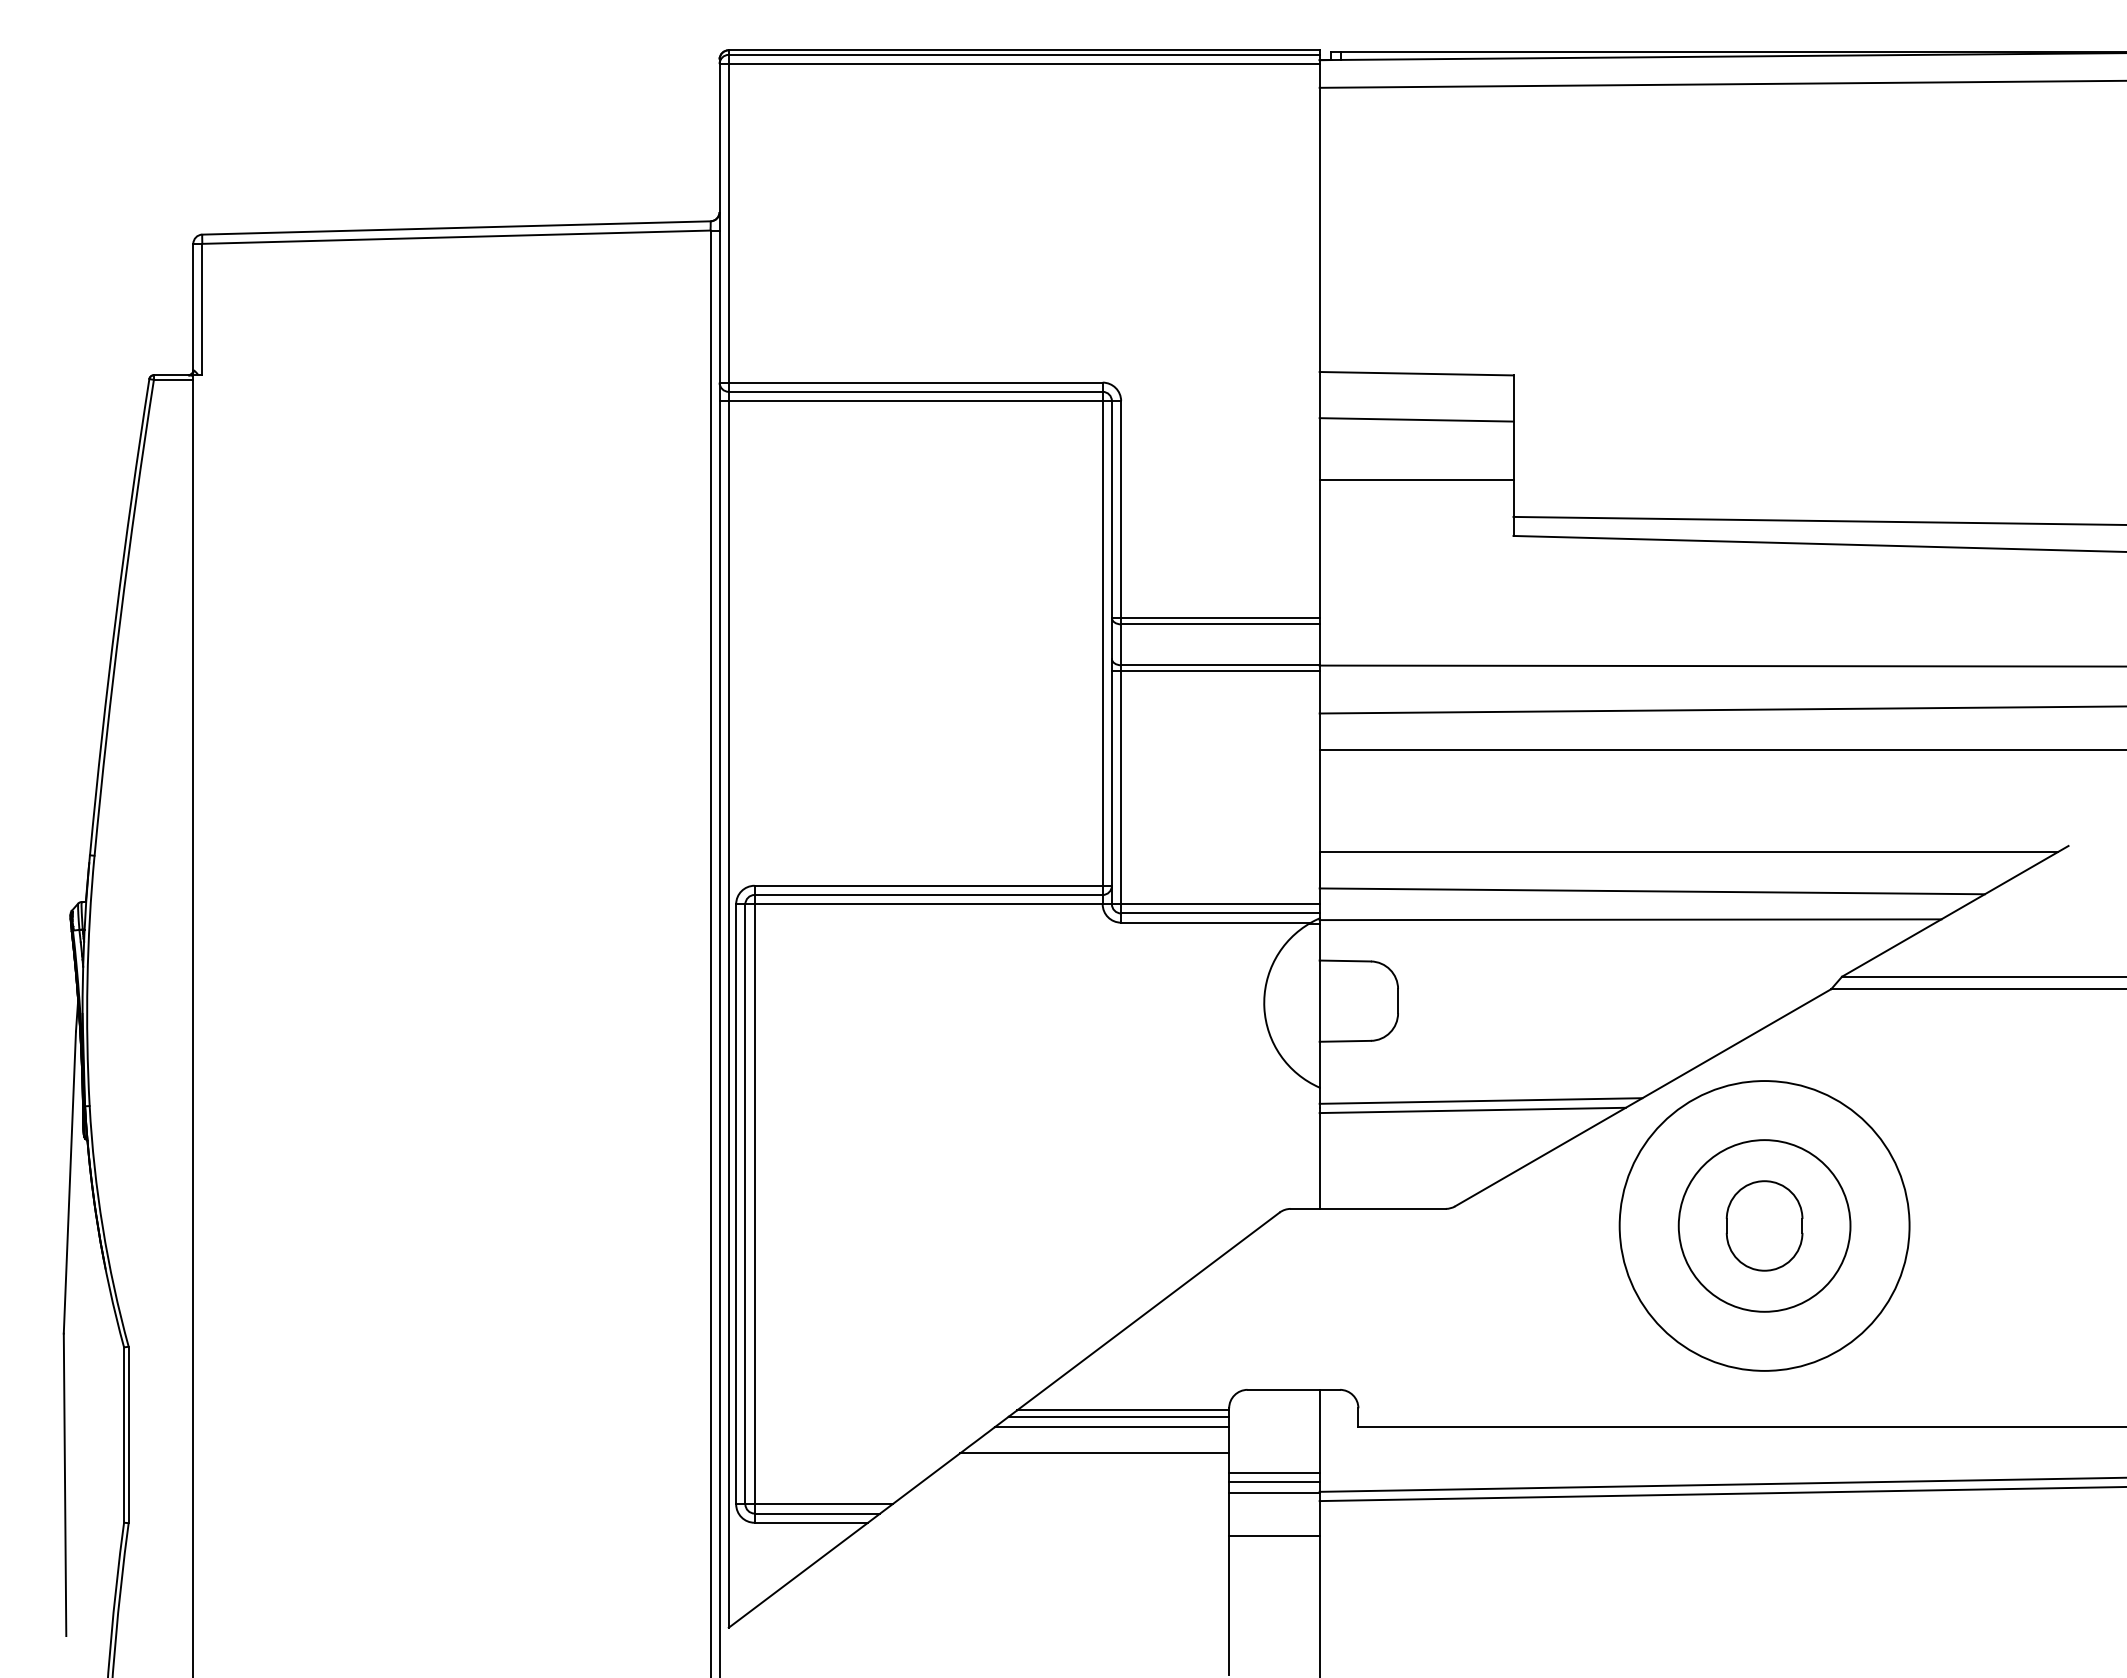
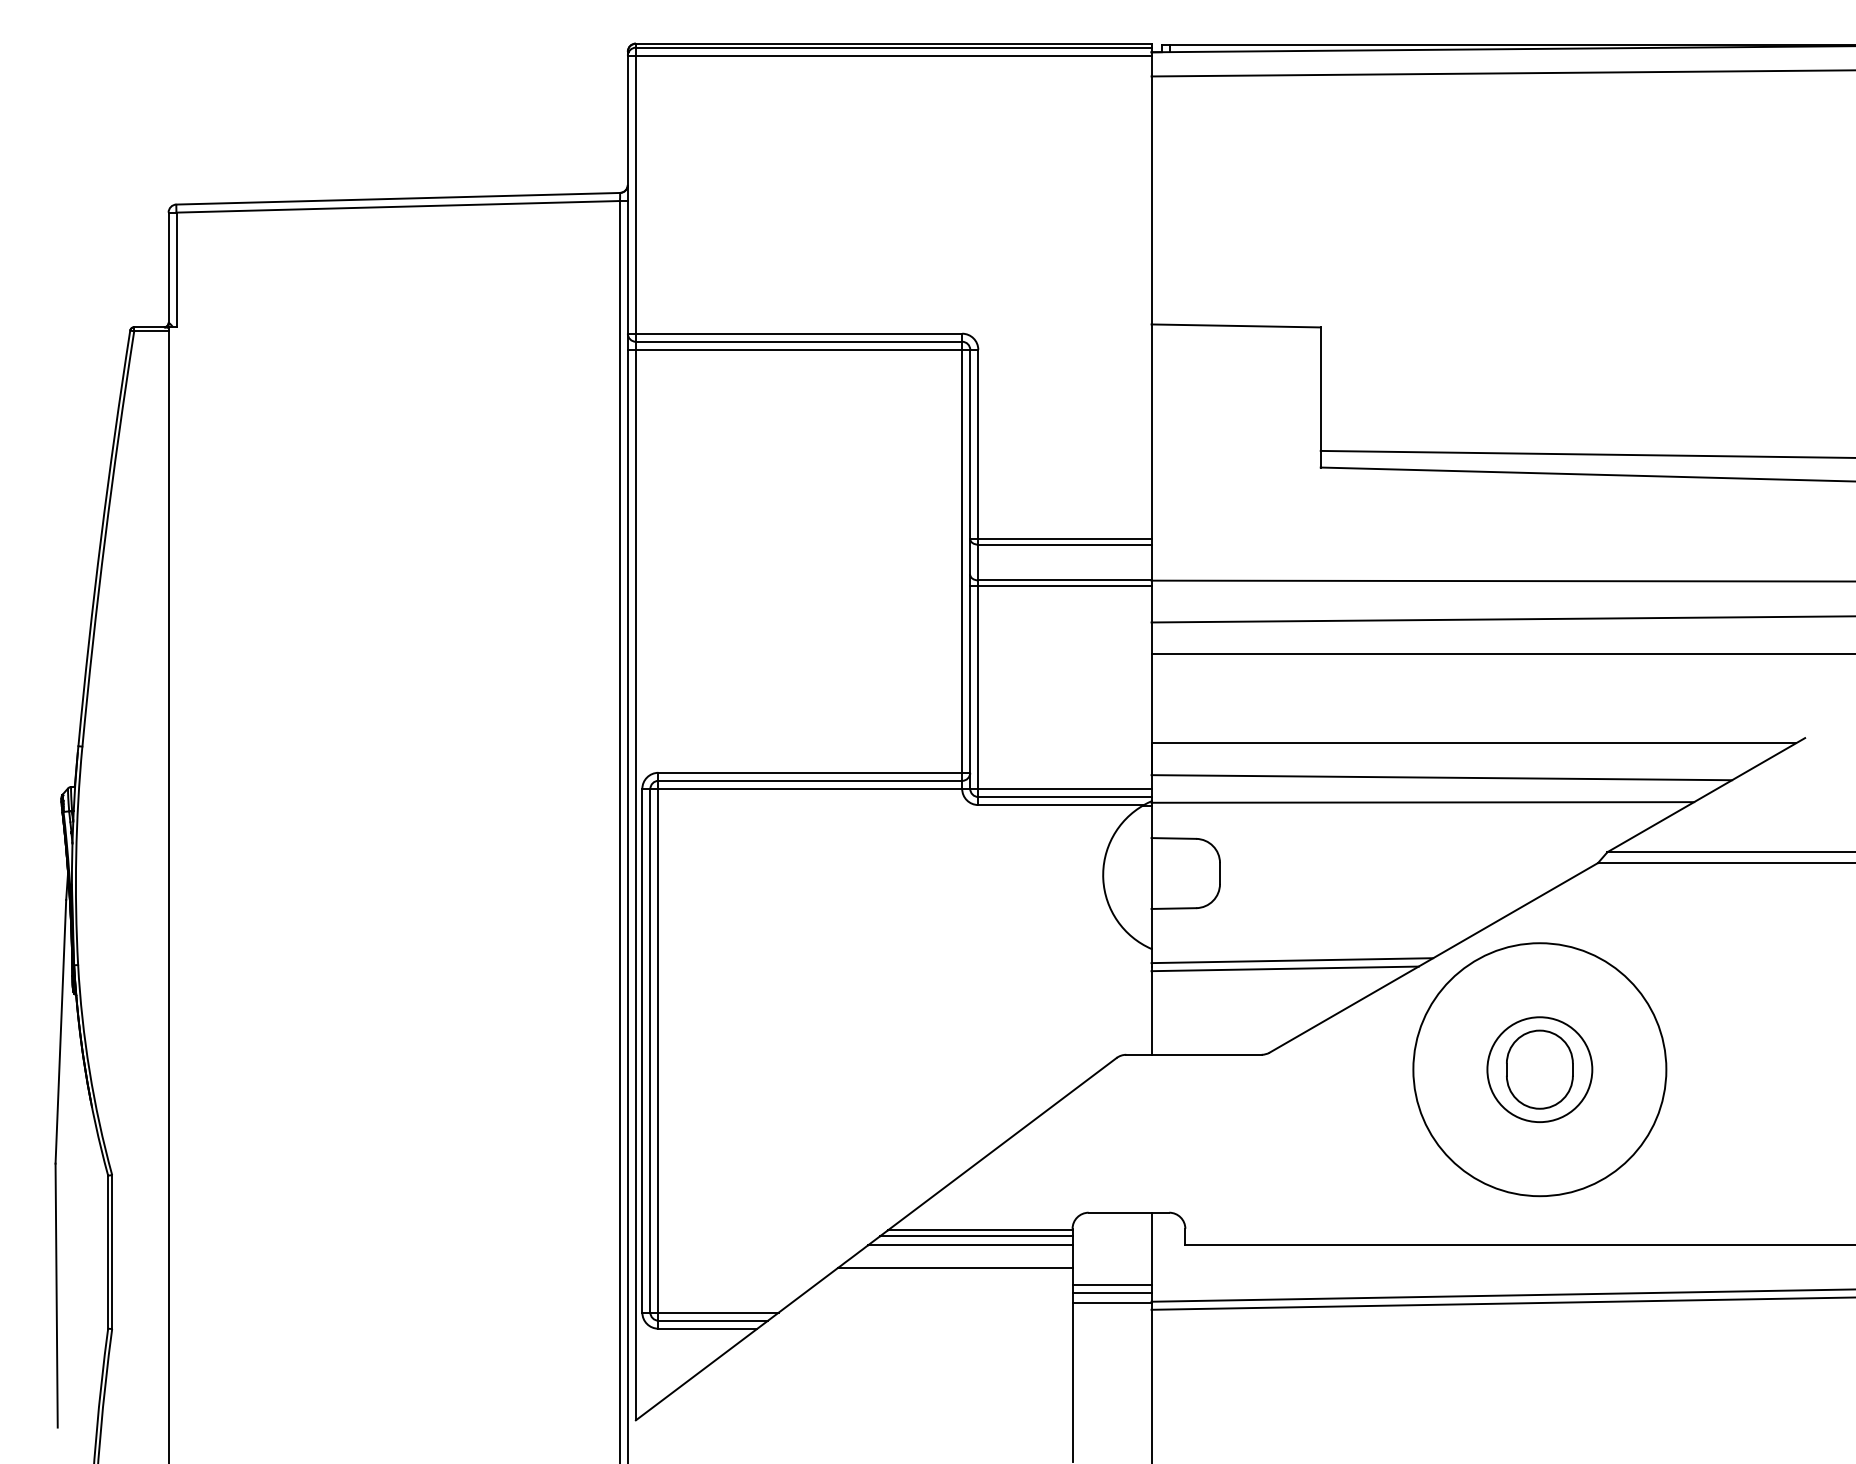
line: (1416, 419) -> (1236, 365), removed
line: (1416, 479) -> (1236, 418), removed
circle: (1764, 1225) -> (1539, 1069), size x0.7
line: (1274, 1536) -> (1112, 1340), removed

